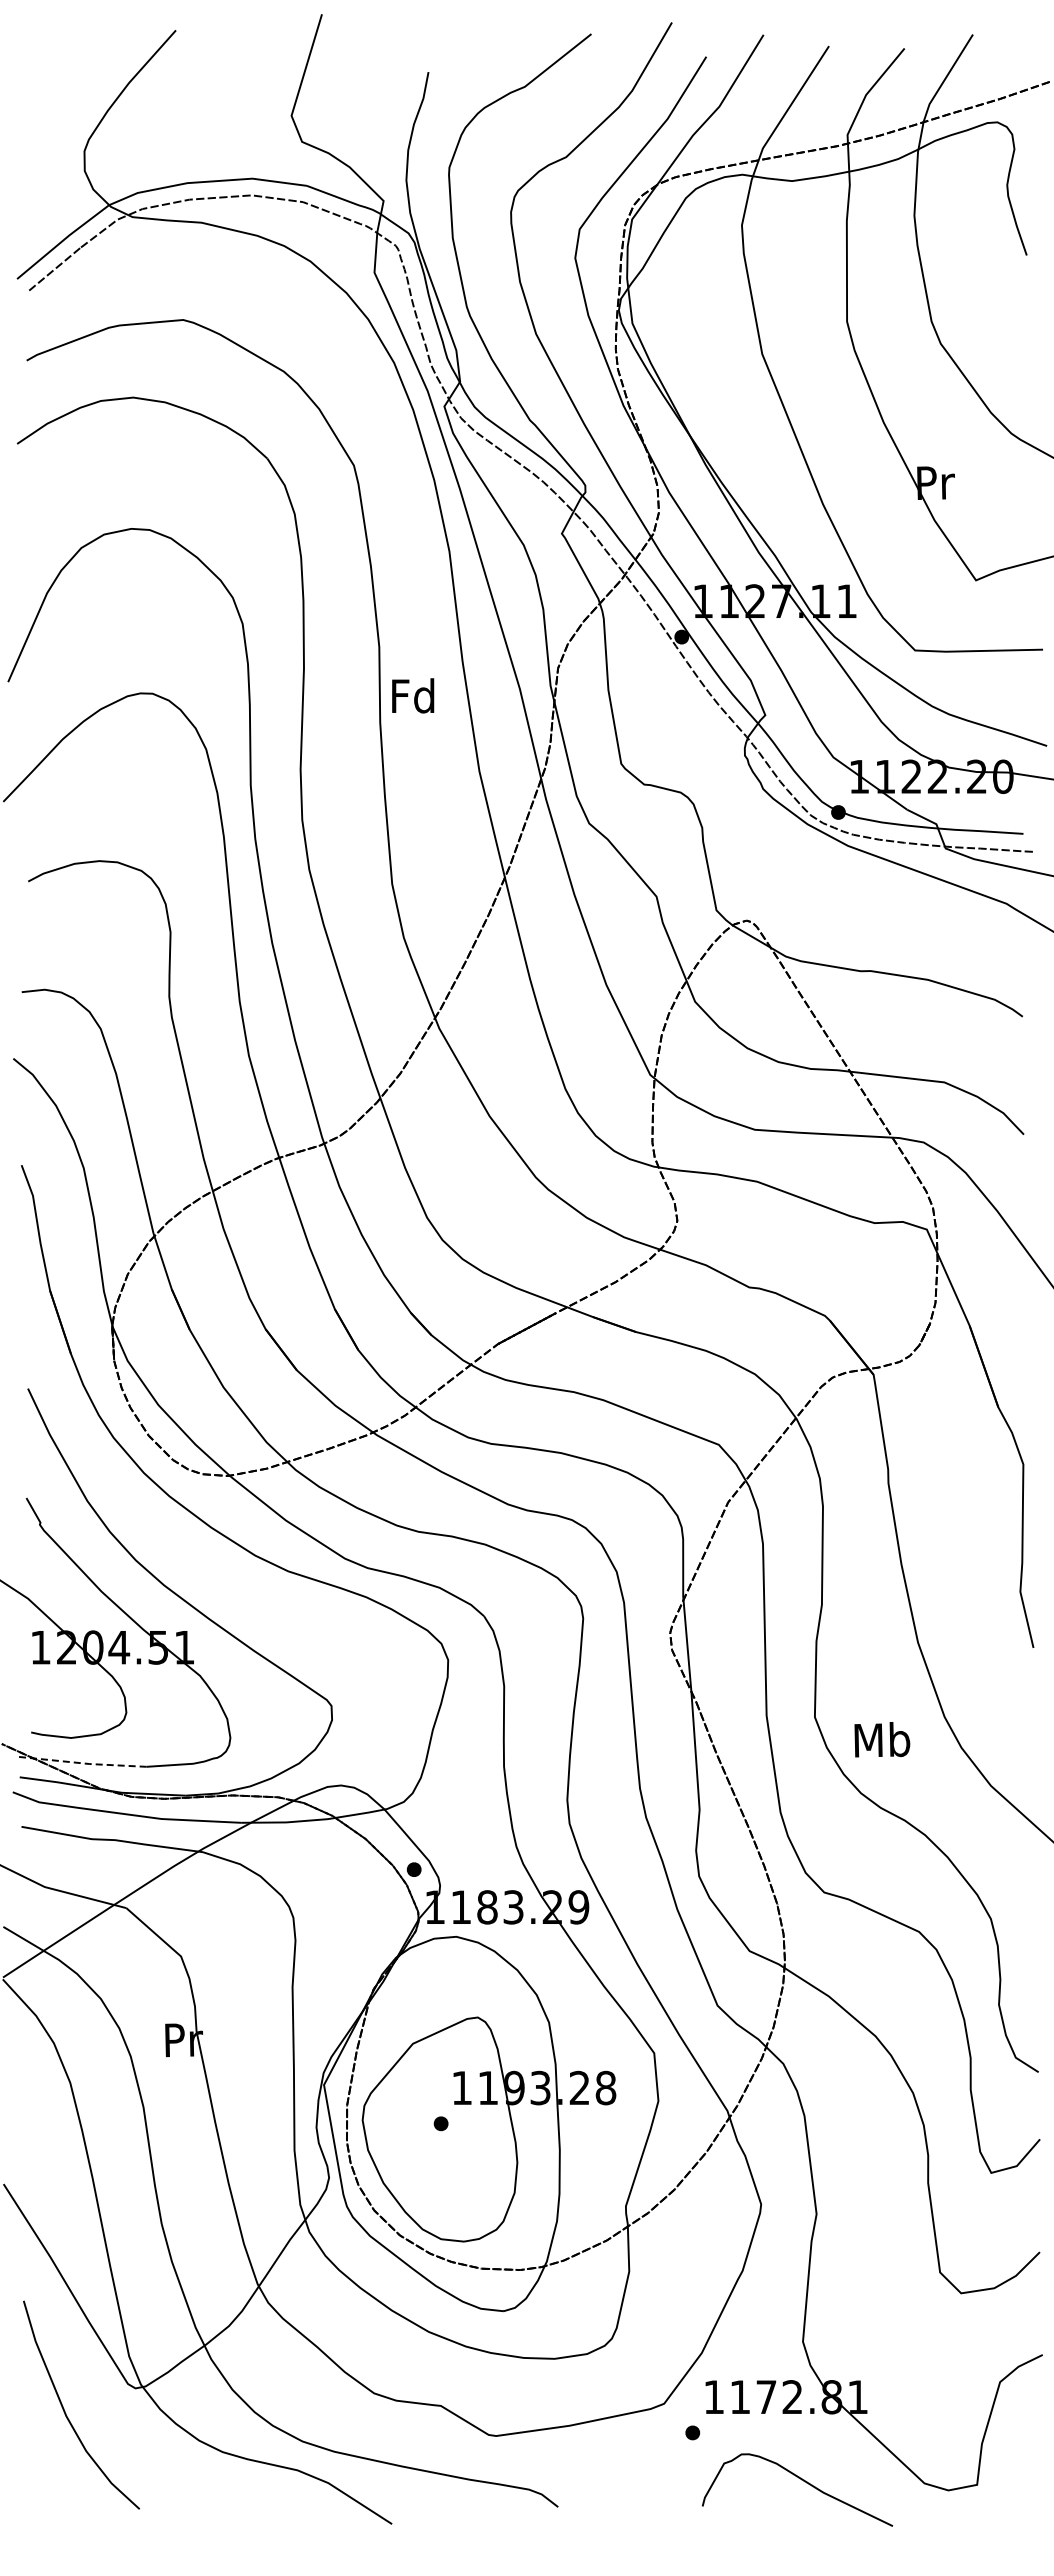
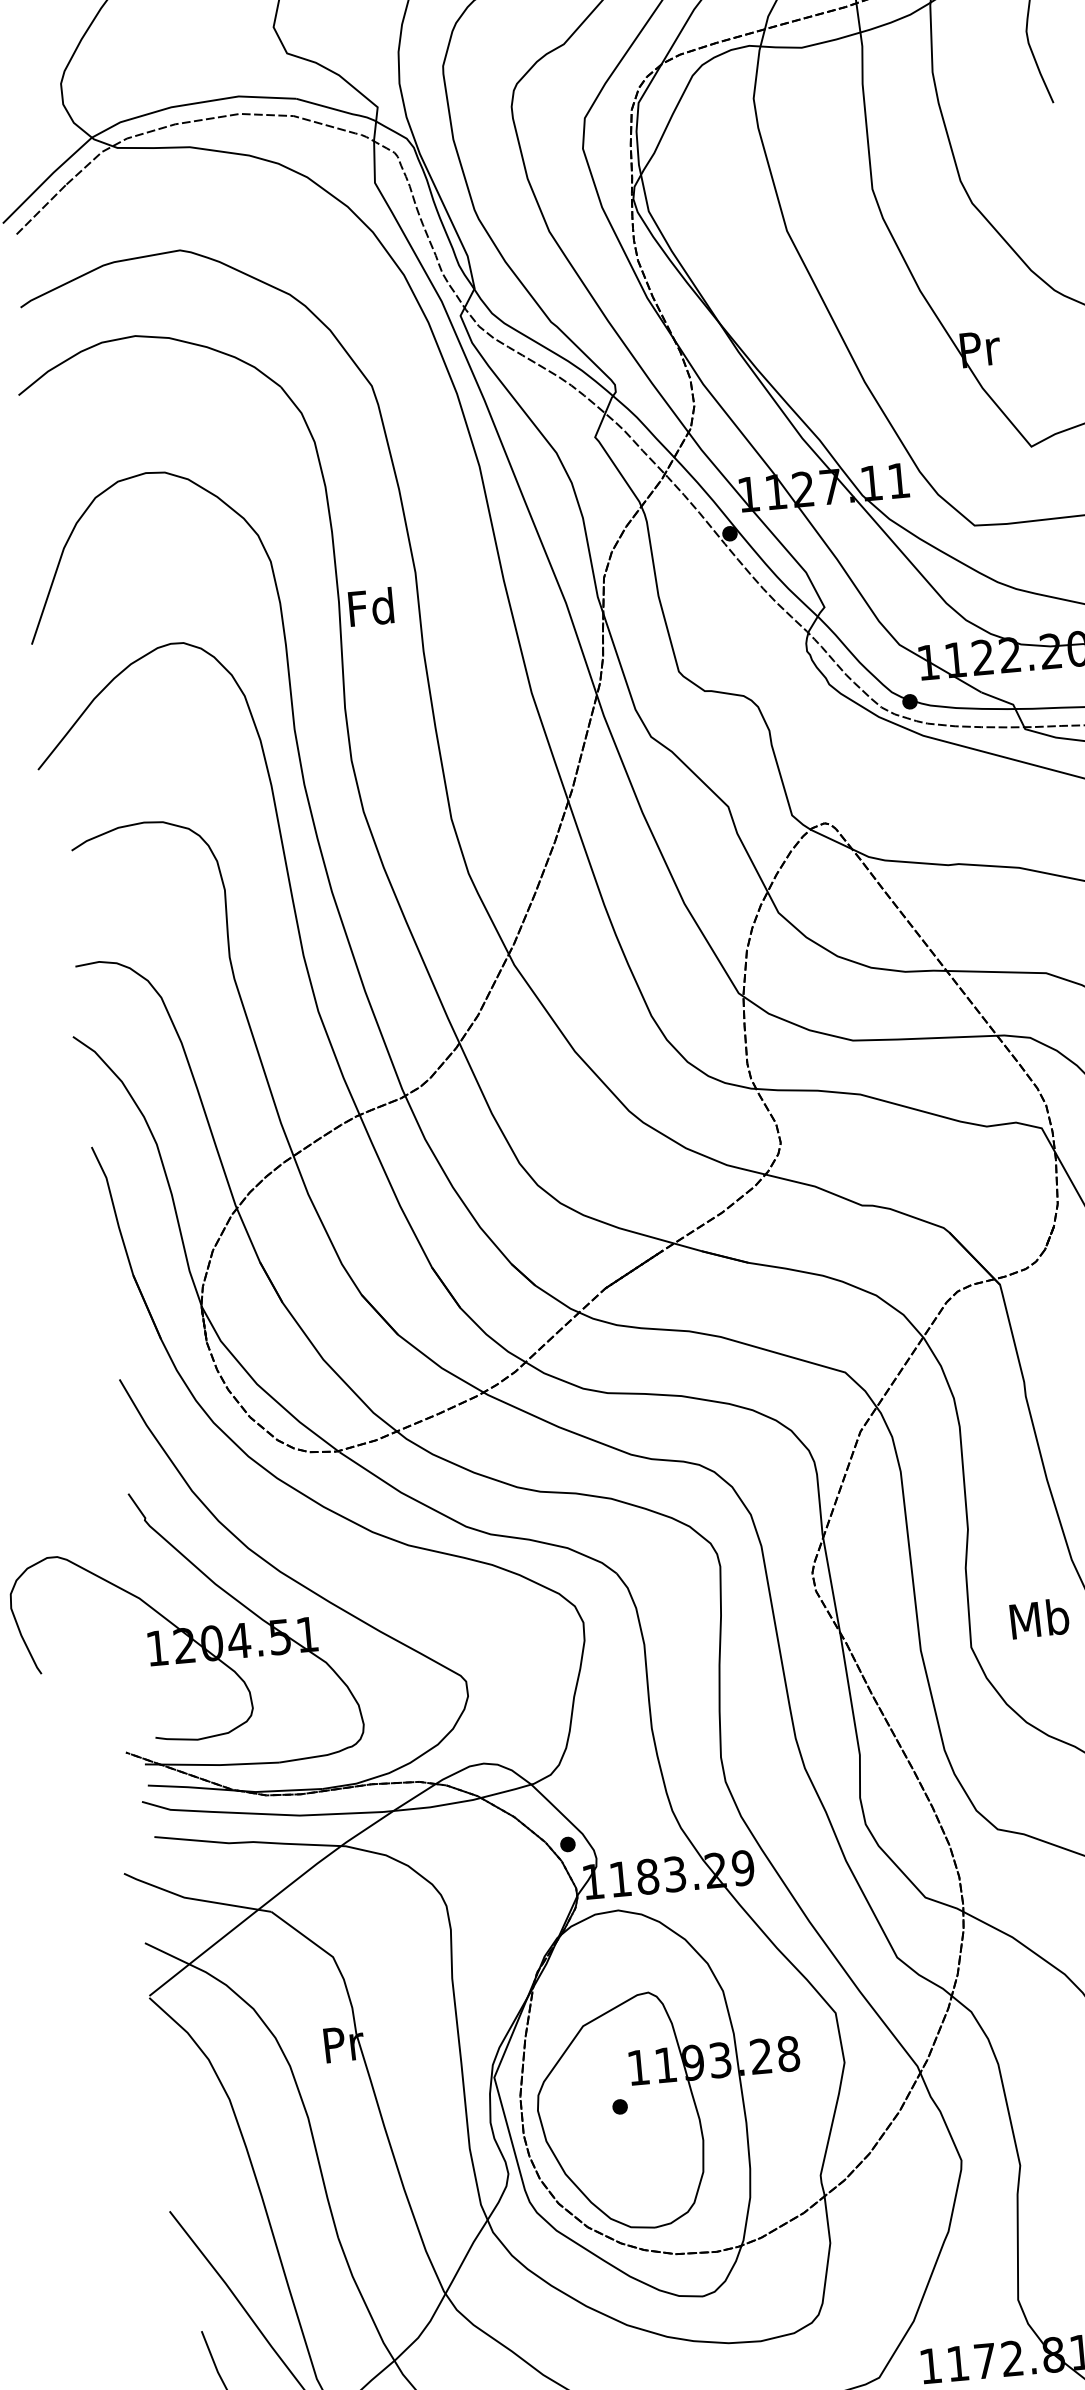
text: (413, 695) -> (371, 606), moved
text: (882, 1739) -> (1039, 1618), moved
line: (82, 1763) -> (211, 1765), dashed -> solid

